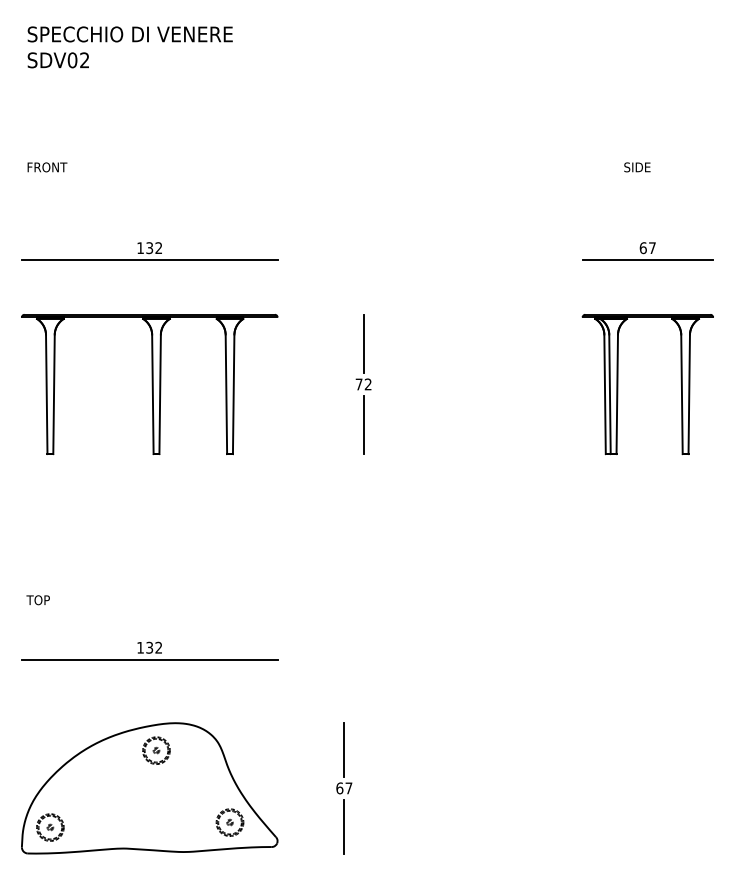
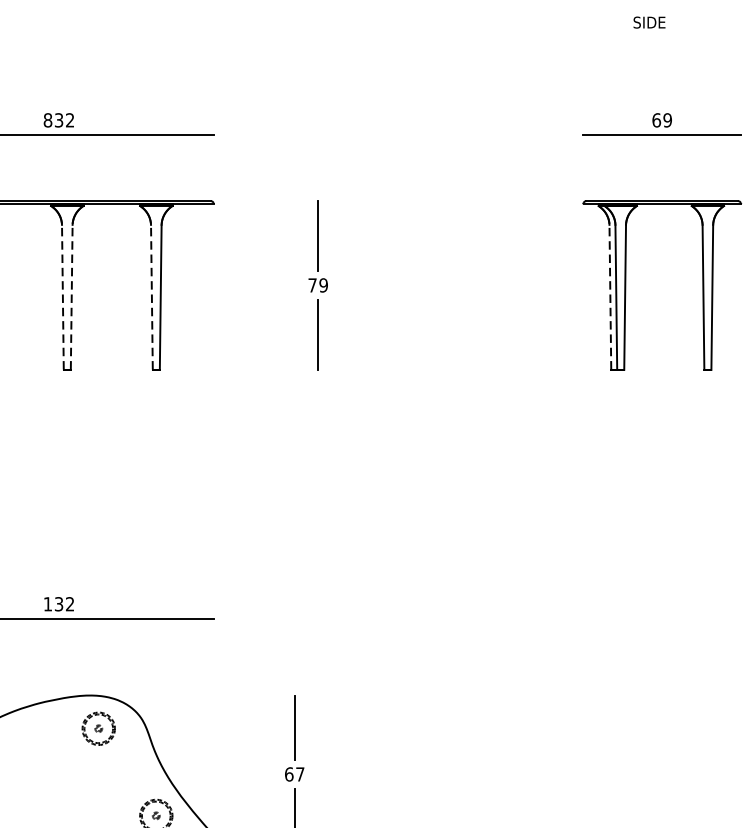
text: (140, 248) -> (47, 120), 132 -> 832
text: (651, 248) -> (666, 120), 67 -> 69
text: (367, 384) -> (322, 285), 72 -> 79
line: (152, 394) -> (62, 297), solid -> dashed
line: (160, 394) -> (72, 297), solid -> dashed
line: (226, 394) -> (152, 297), solid -> dashed
line: (605, 394) -> (610, 297), solid -> dashed
part: (156, 750) -> (98, 728), moved

